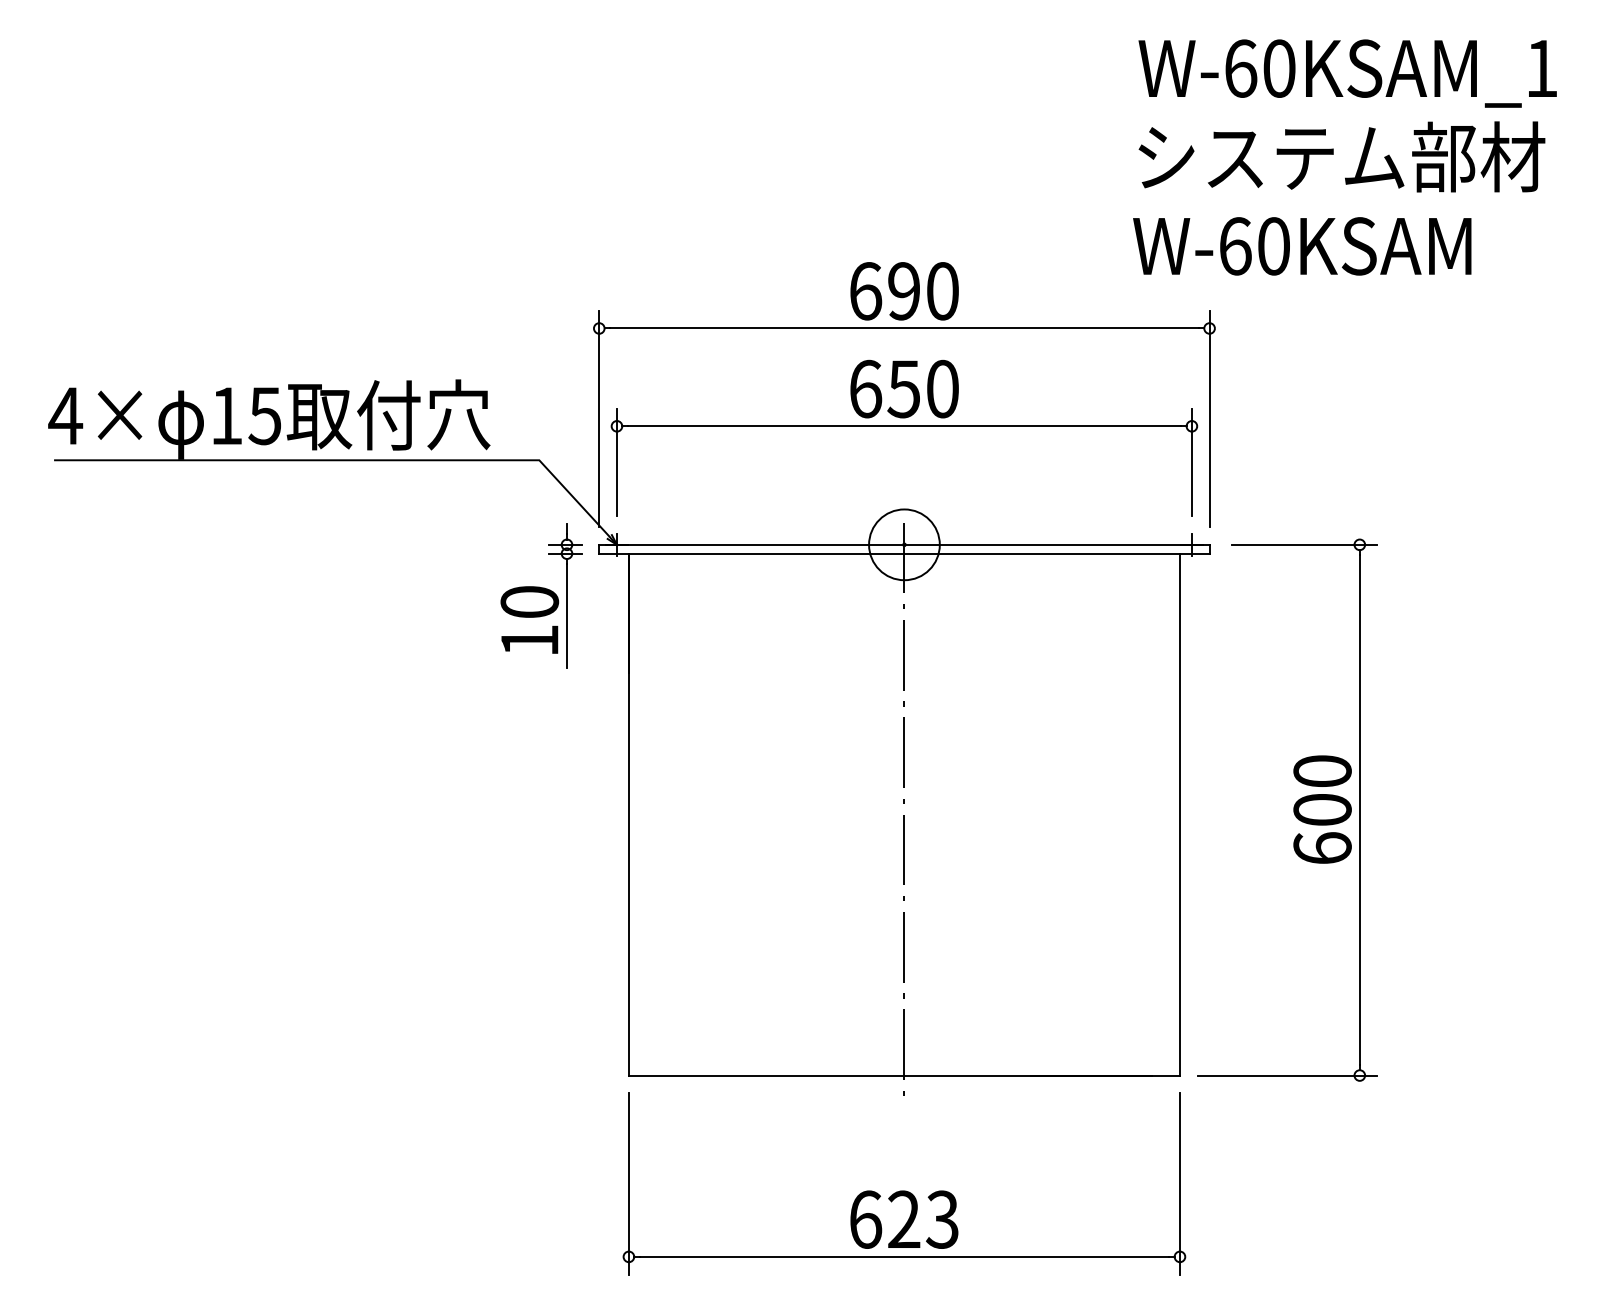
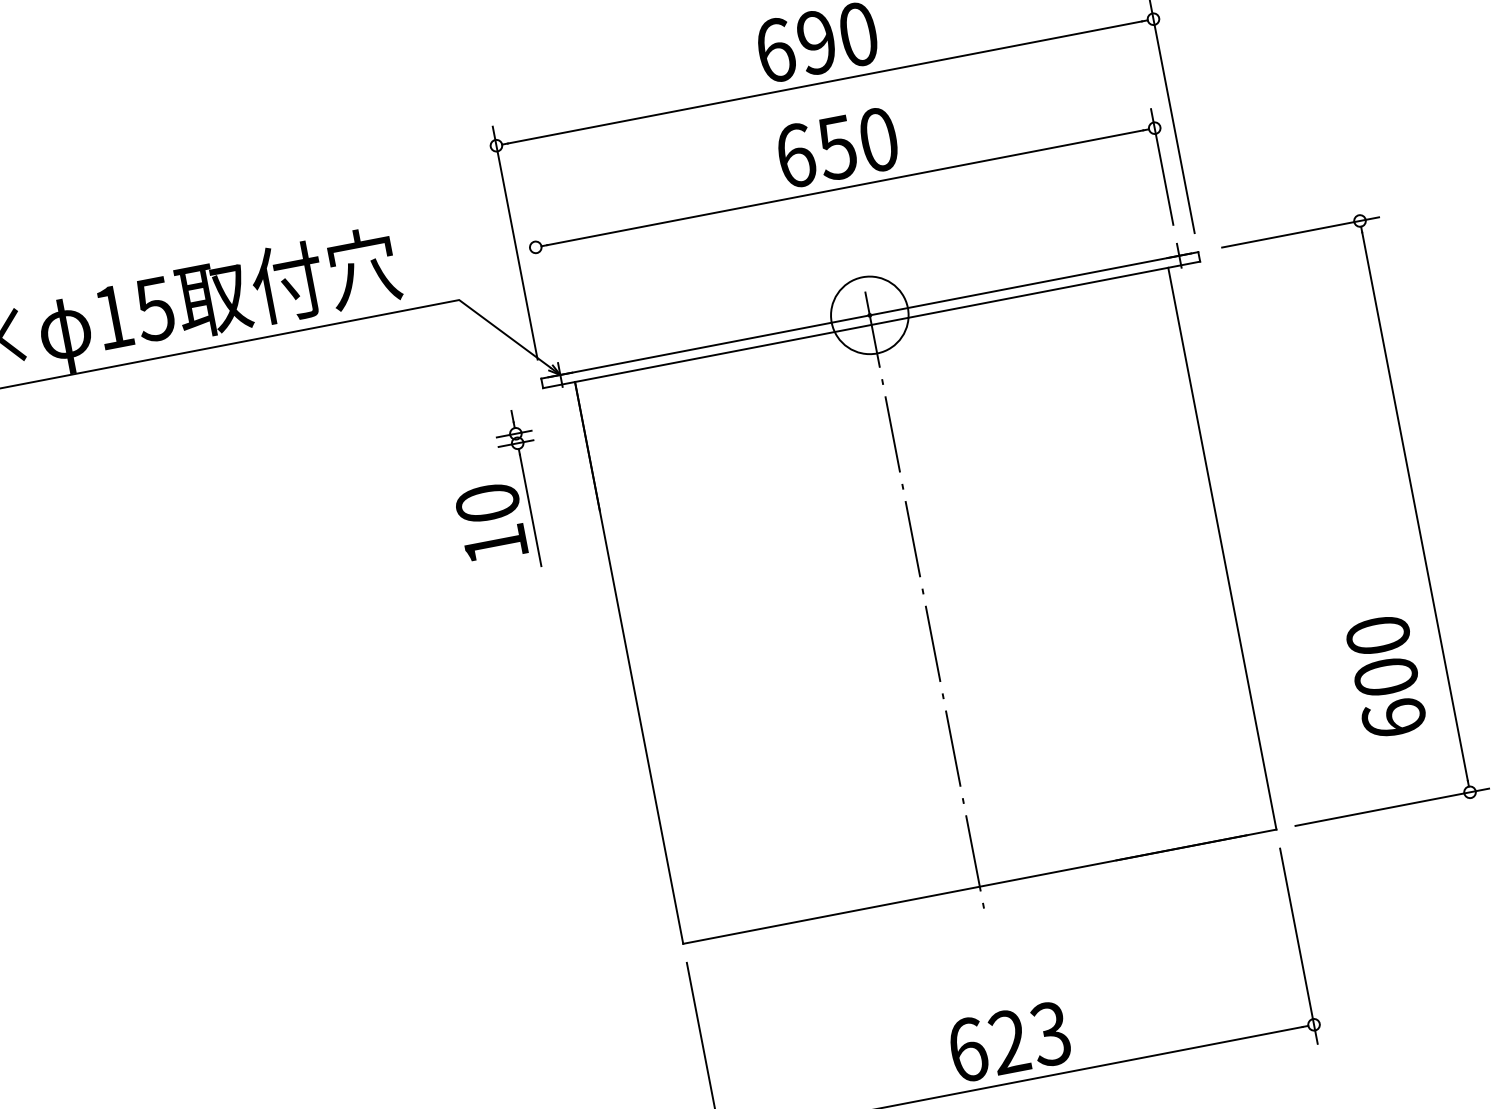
line: (616, 462) -> (542, 286), removed
part: (541, 595) -> (498, 493), moved
text: (1322, 809) -> (1386, 676), moved

